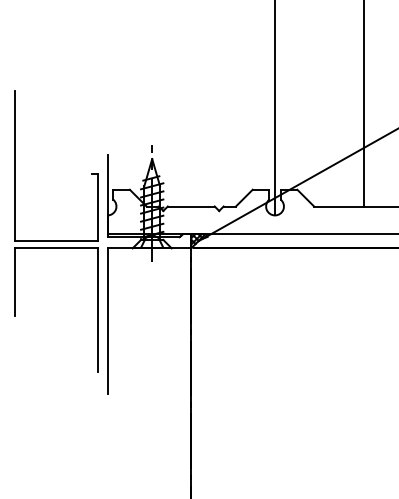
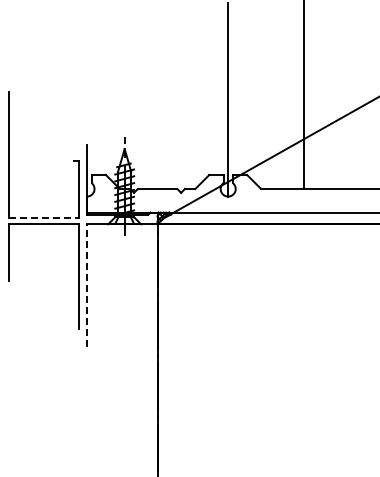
line: (55, 240) -> (43, 217), solid -> dashed
line: (108, 320) -> (87, 285), solid -> dashed

